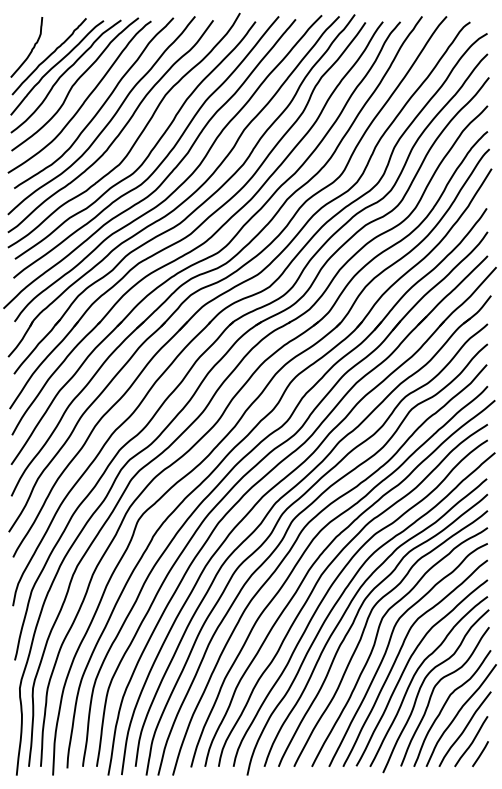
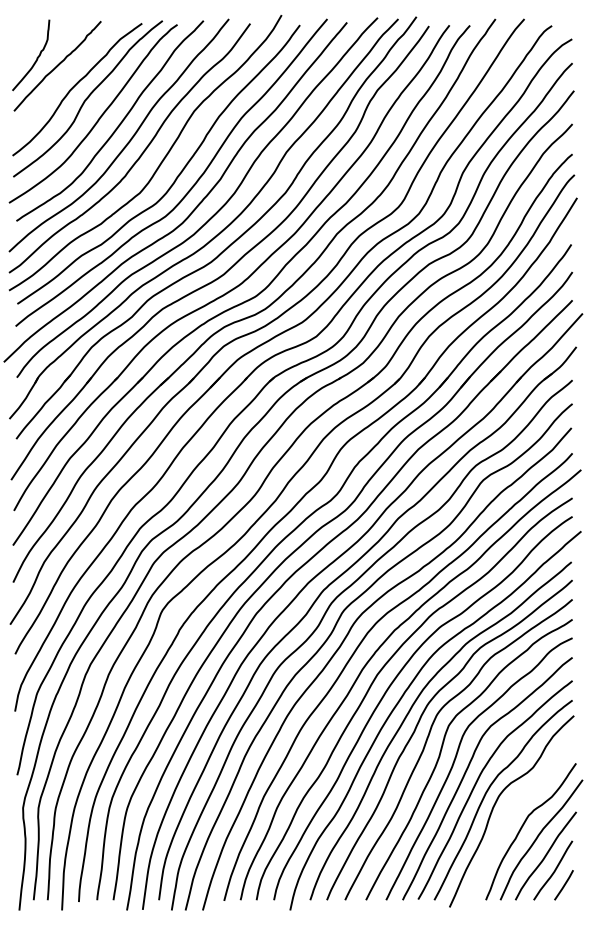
curve: (55, 66) -> (65, 77), removed
curve: (433, 692) -> (508, 813), removed

